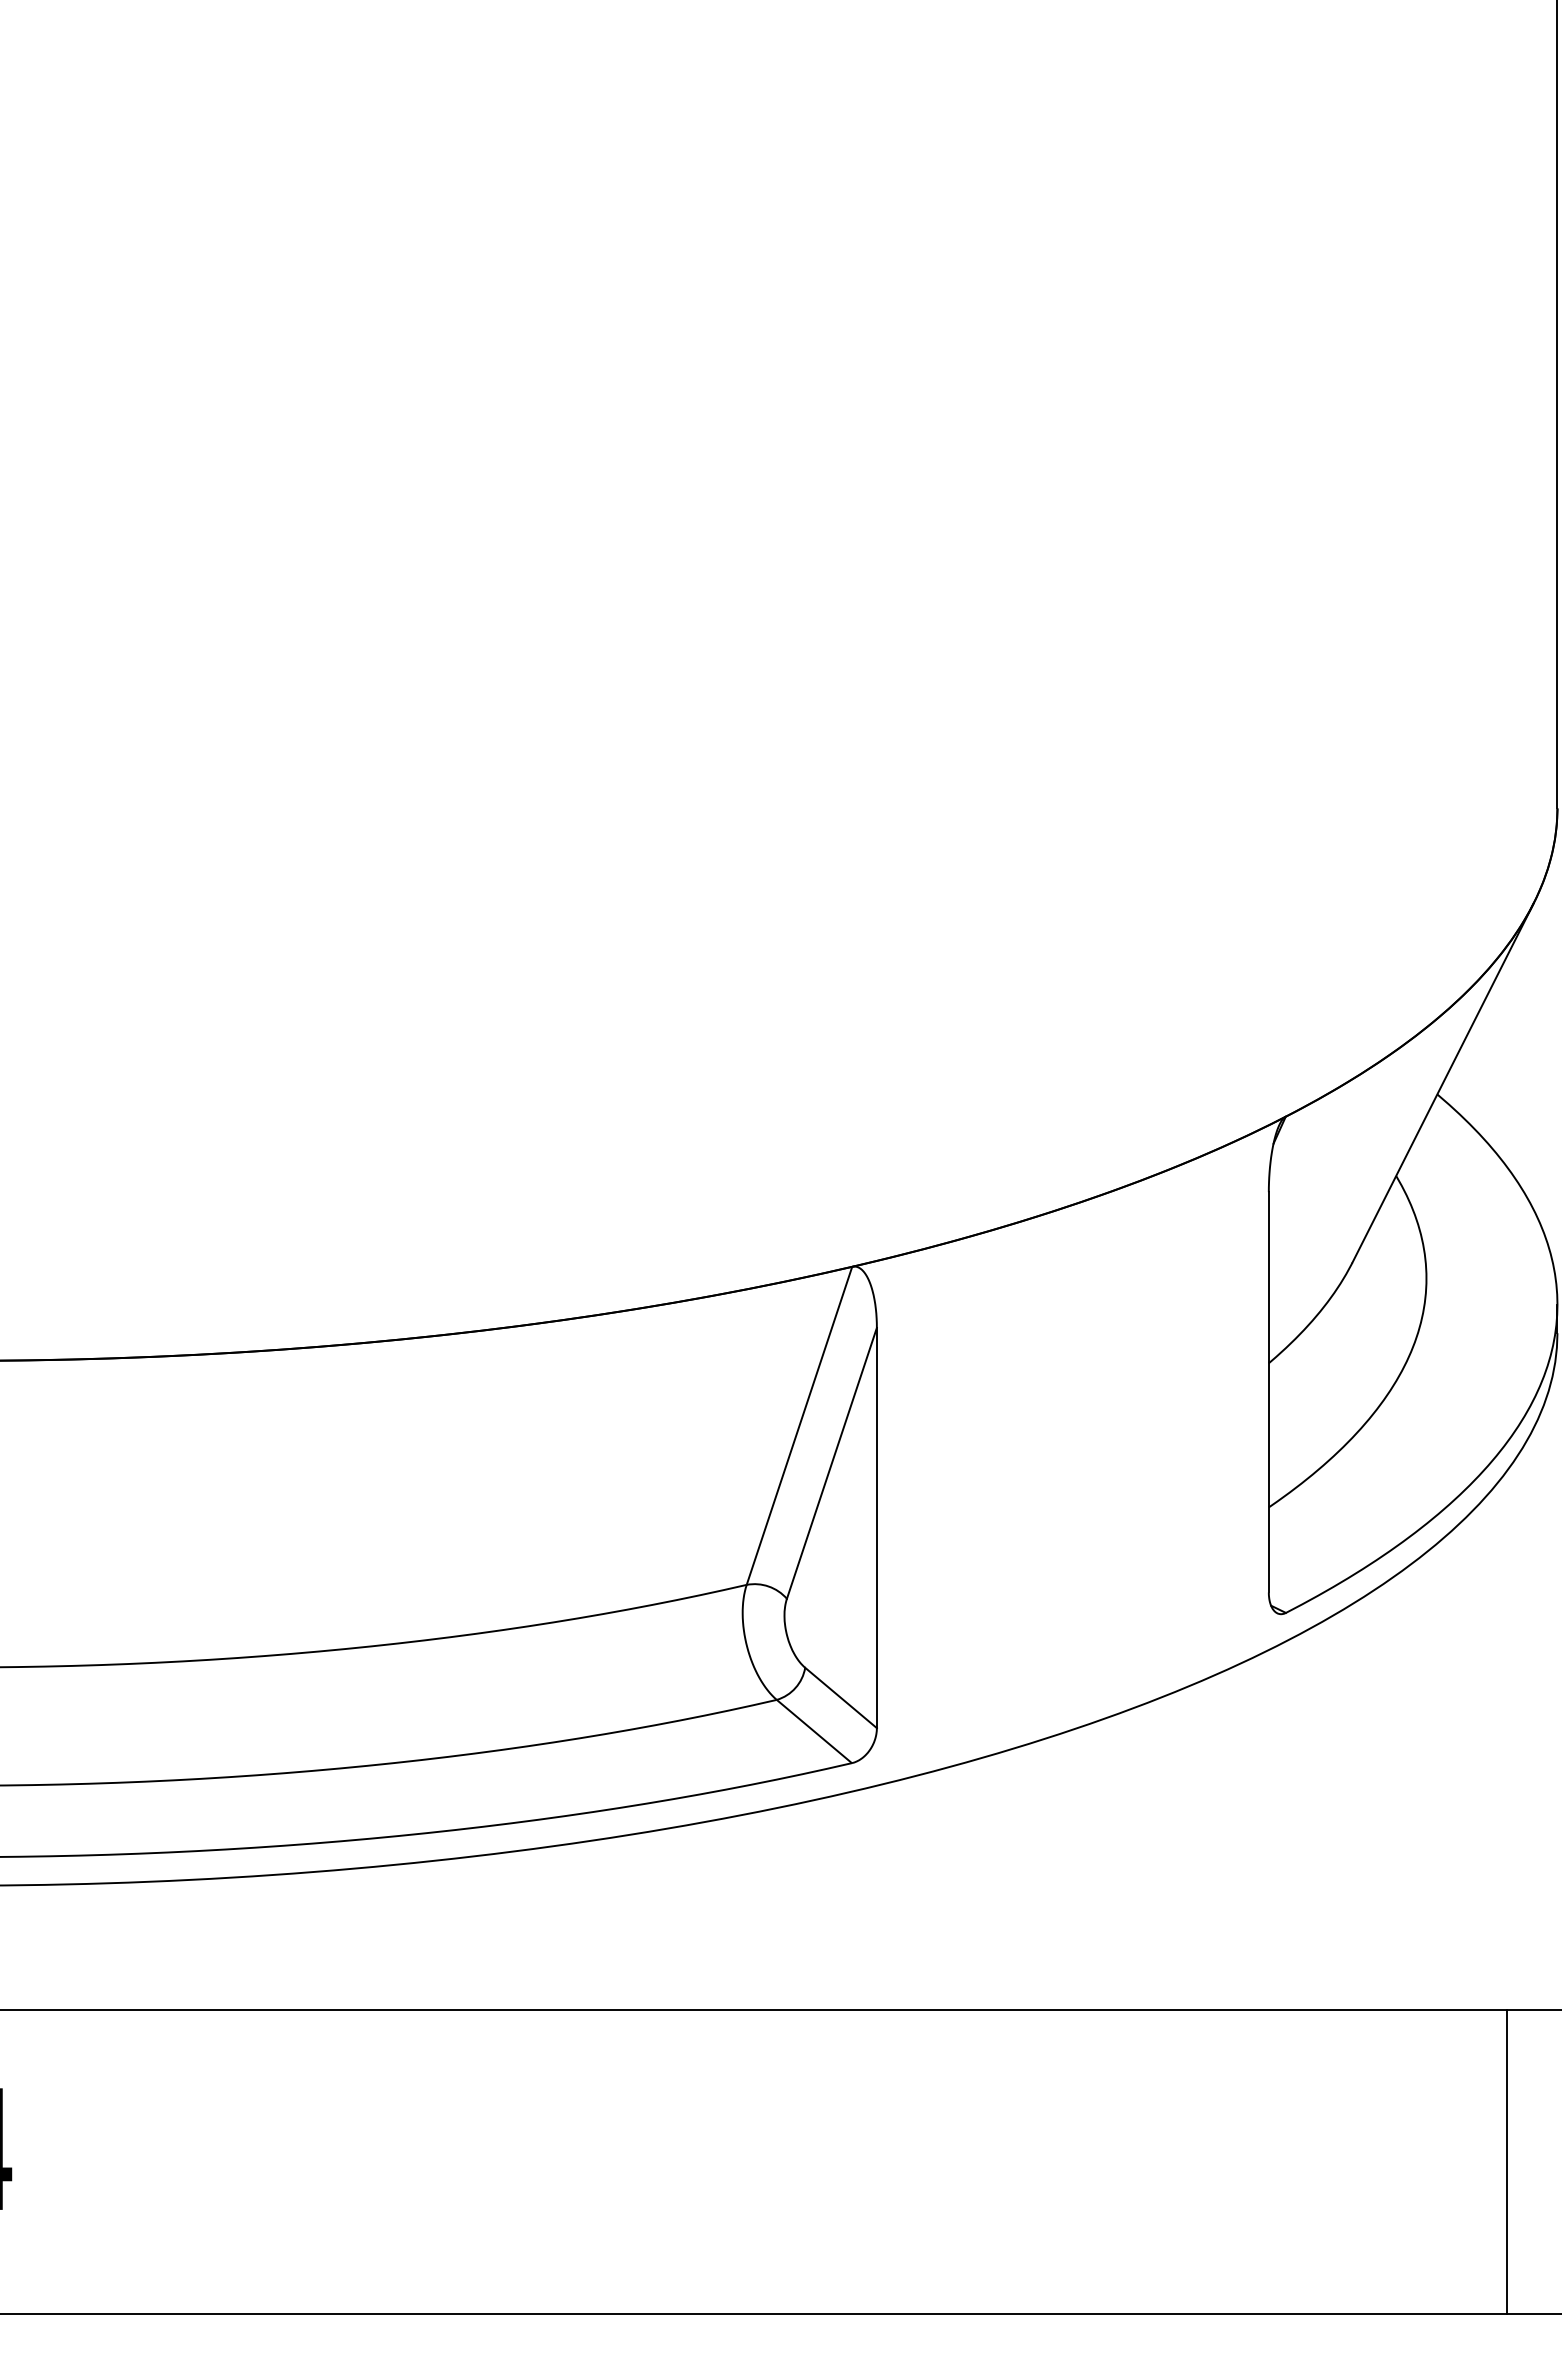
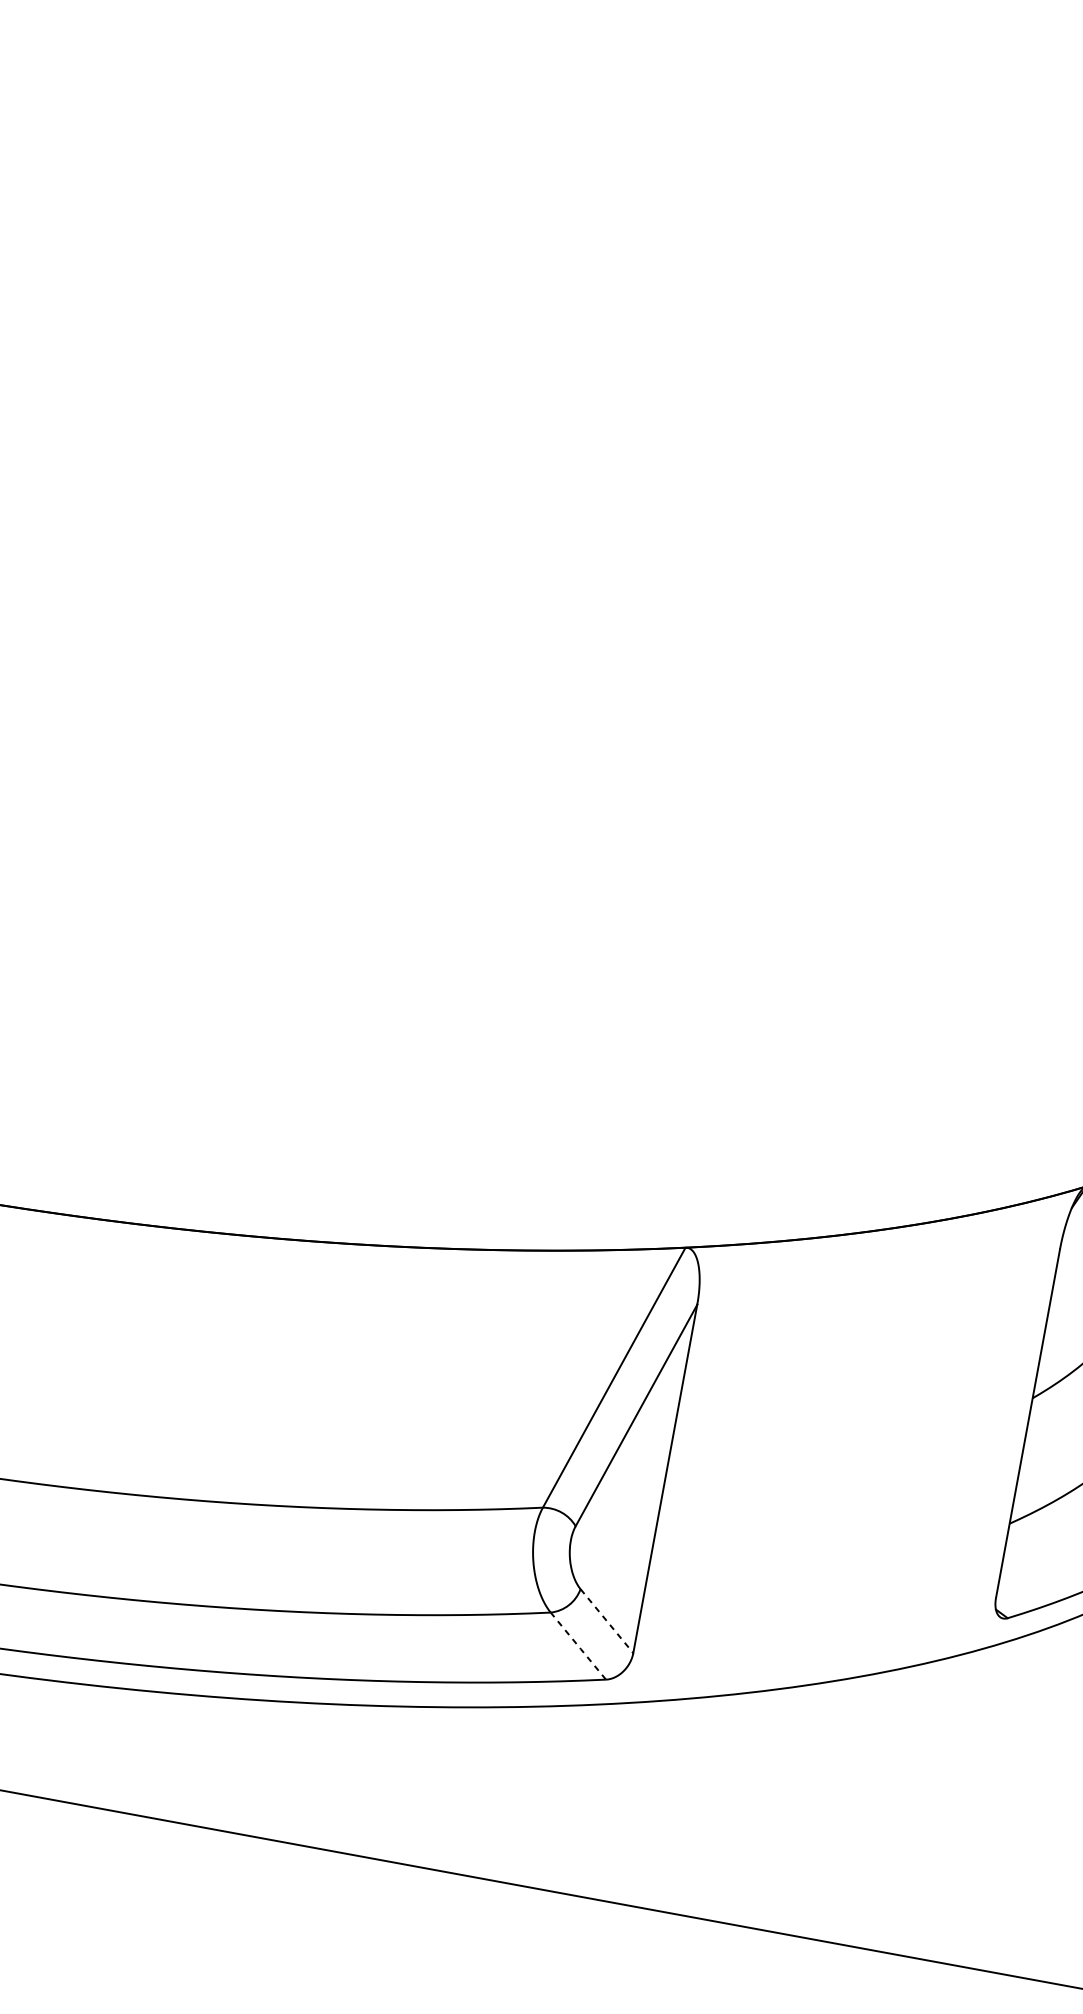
line: (841, 1697) -> (607, 1620), solid -> dashed
line: (814, 1731) -> (578, 1646), solid -> dashed

